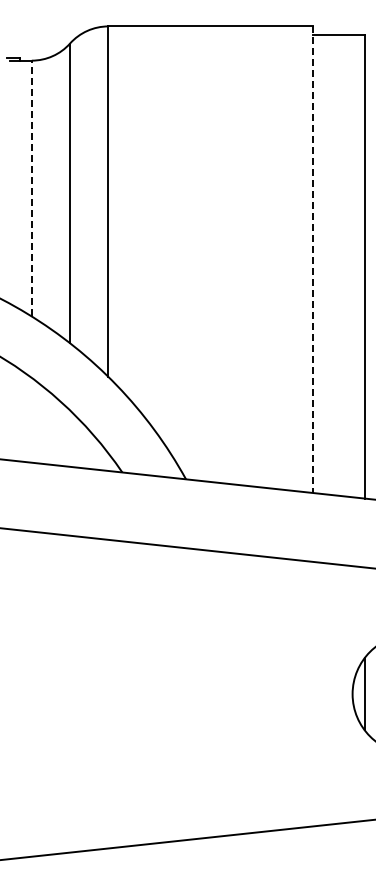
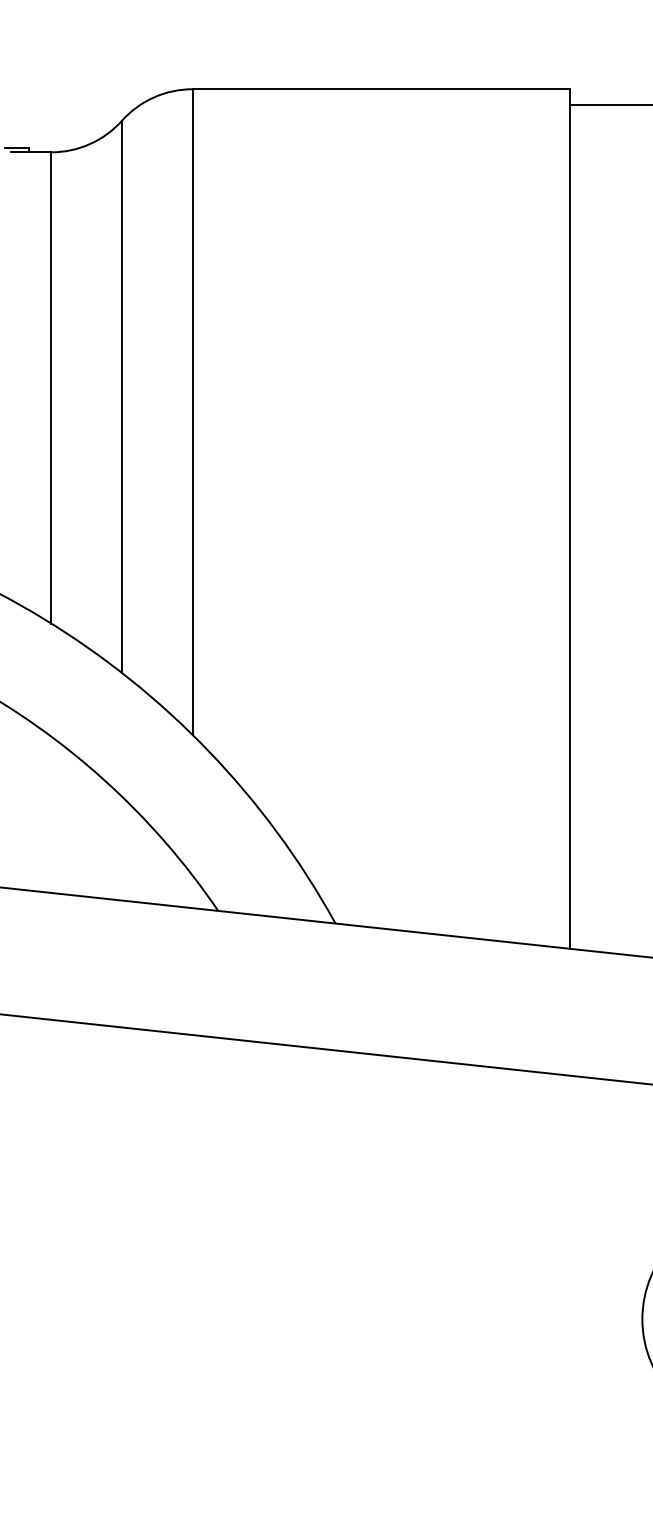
line: (31, 188) -> (50, 387), dashed -> solid
line: (313, 260) -> (570, 520), dashed -> solid

